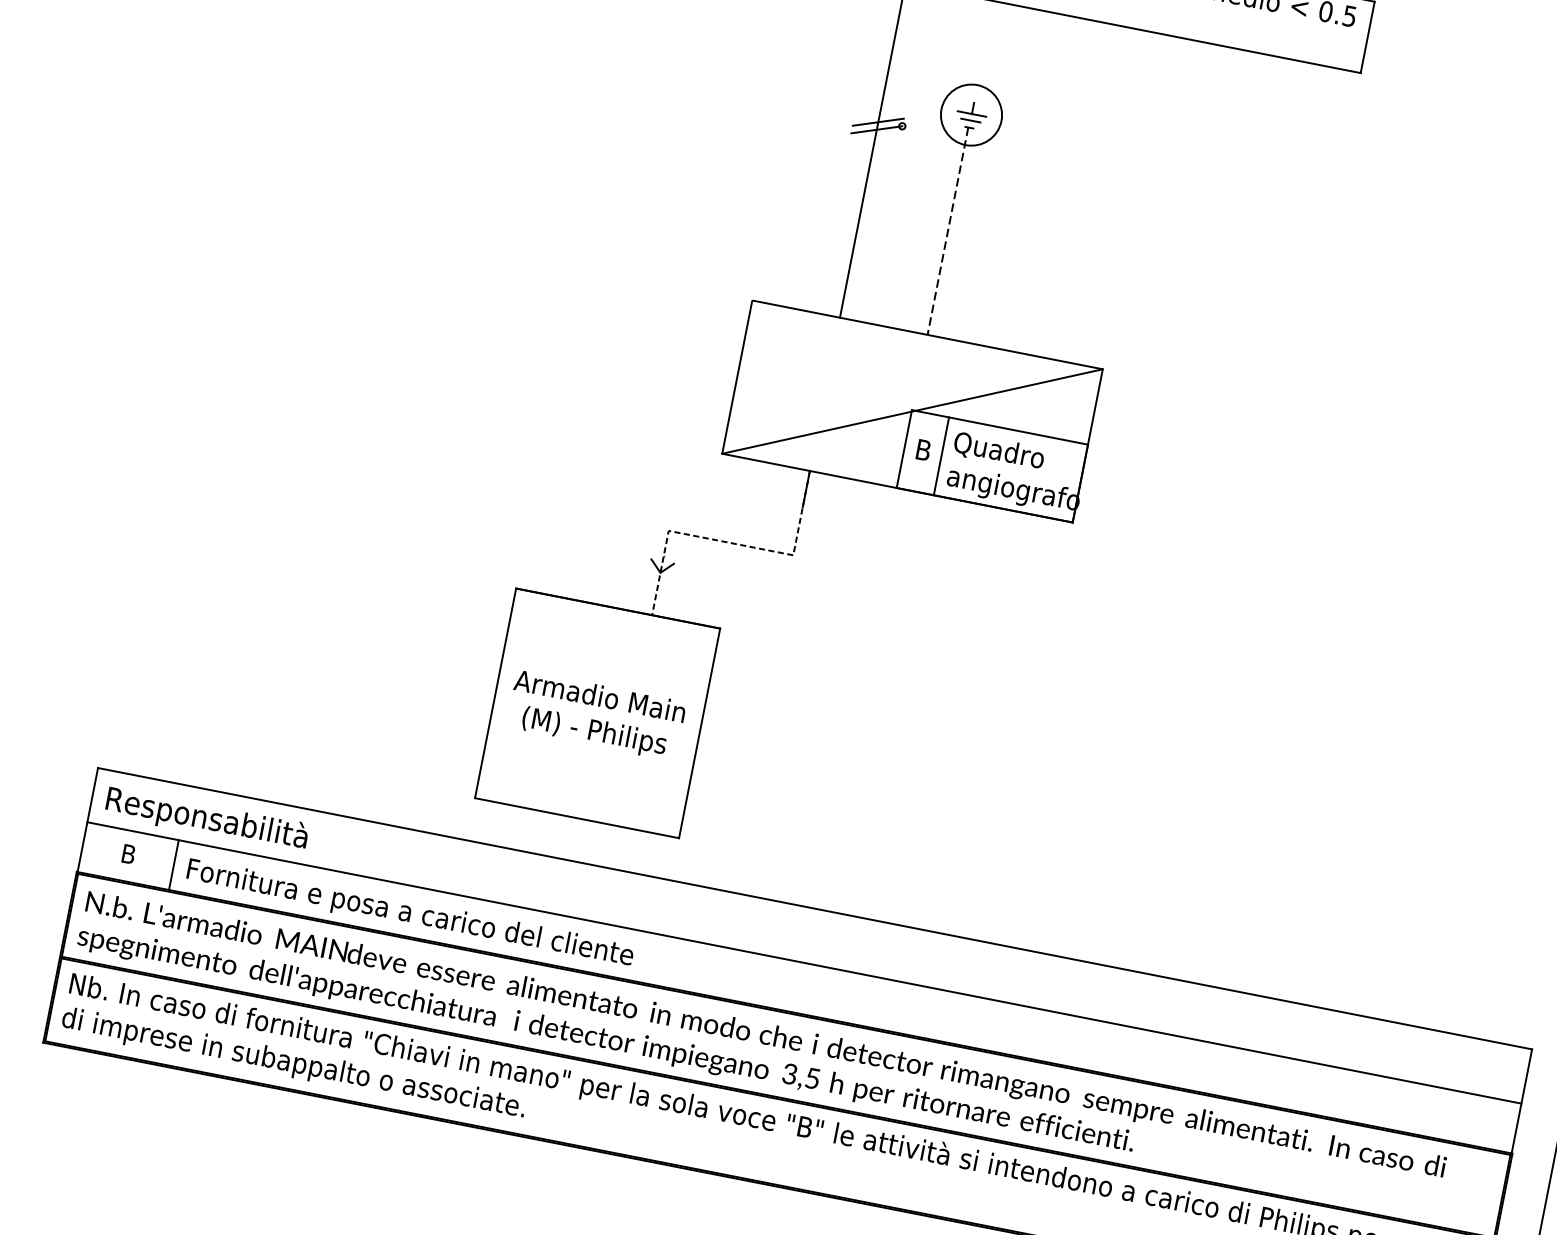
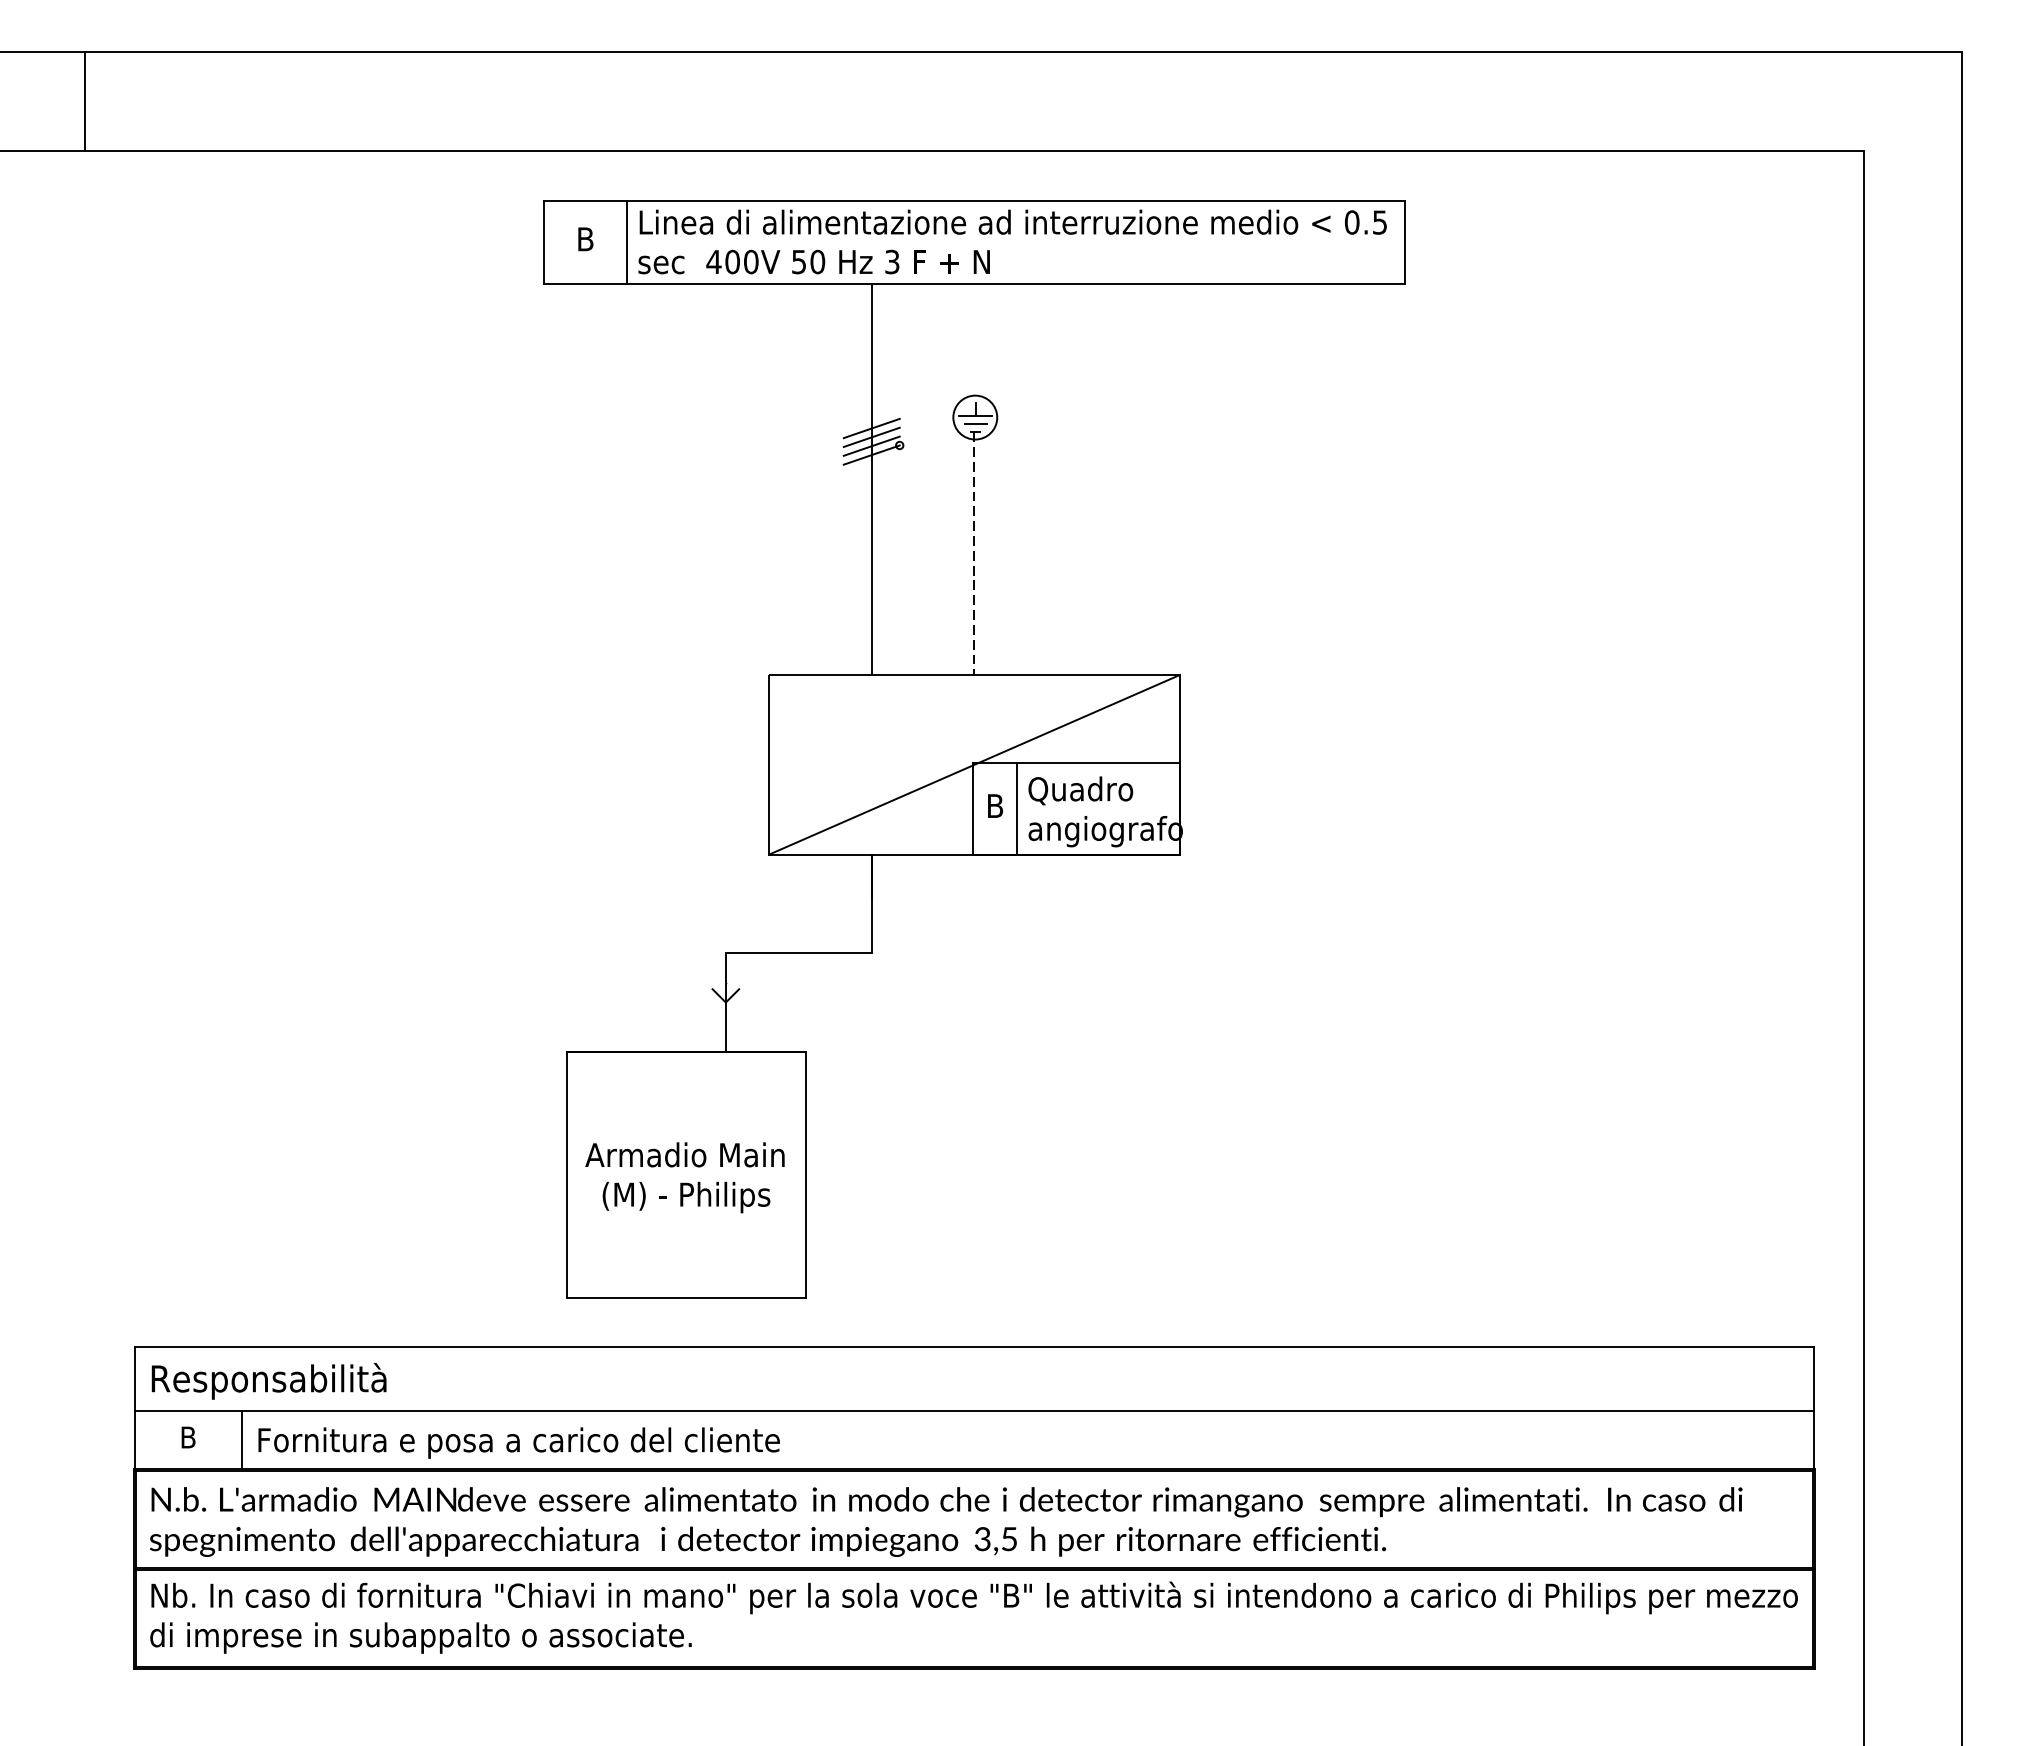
line: (881, 107) -> (871, 428), added
line: (879, 113) -> (871, 436), added
circle: (971, 115) -> (975, 417), size x0.62
line: (730, 543) -> (798, 953), dashed -> solid

